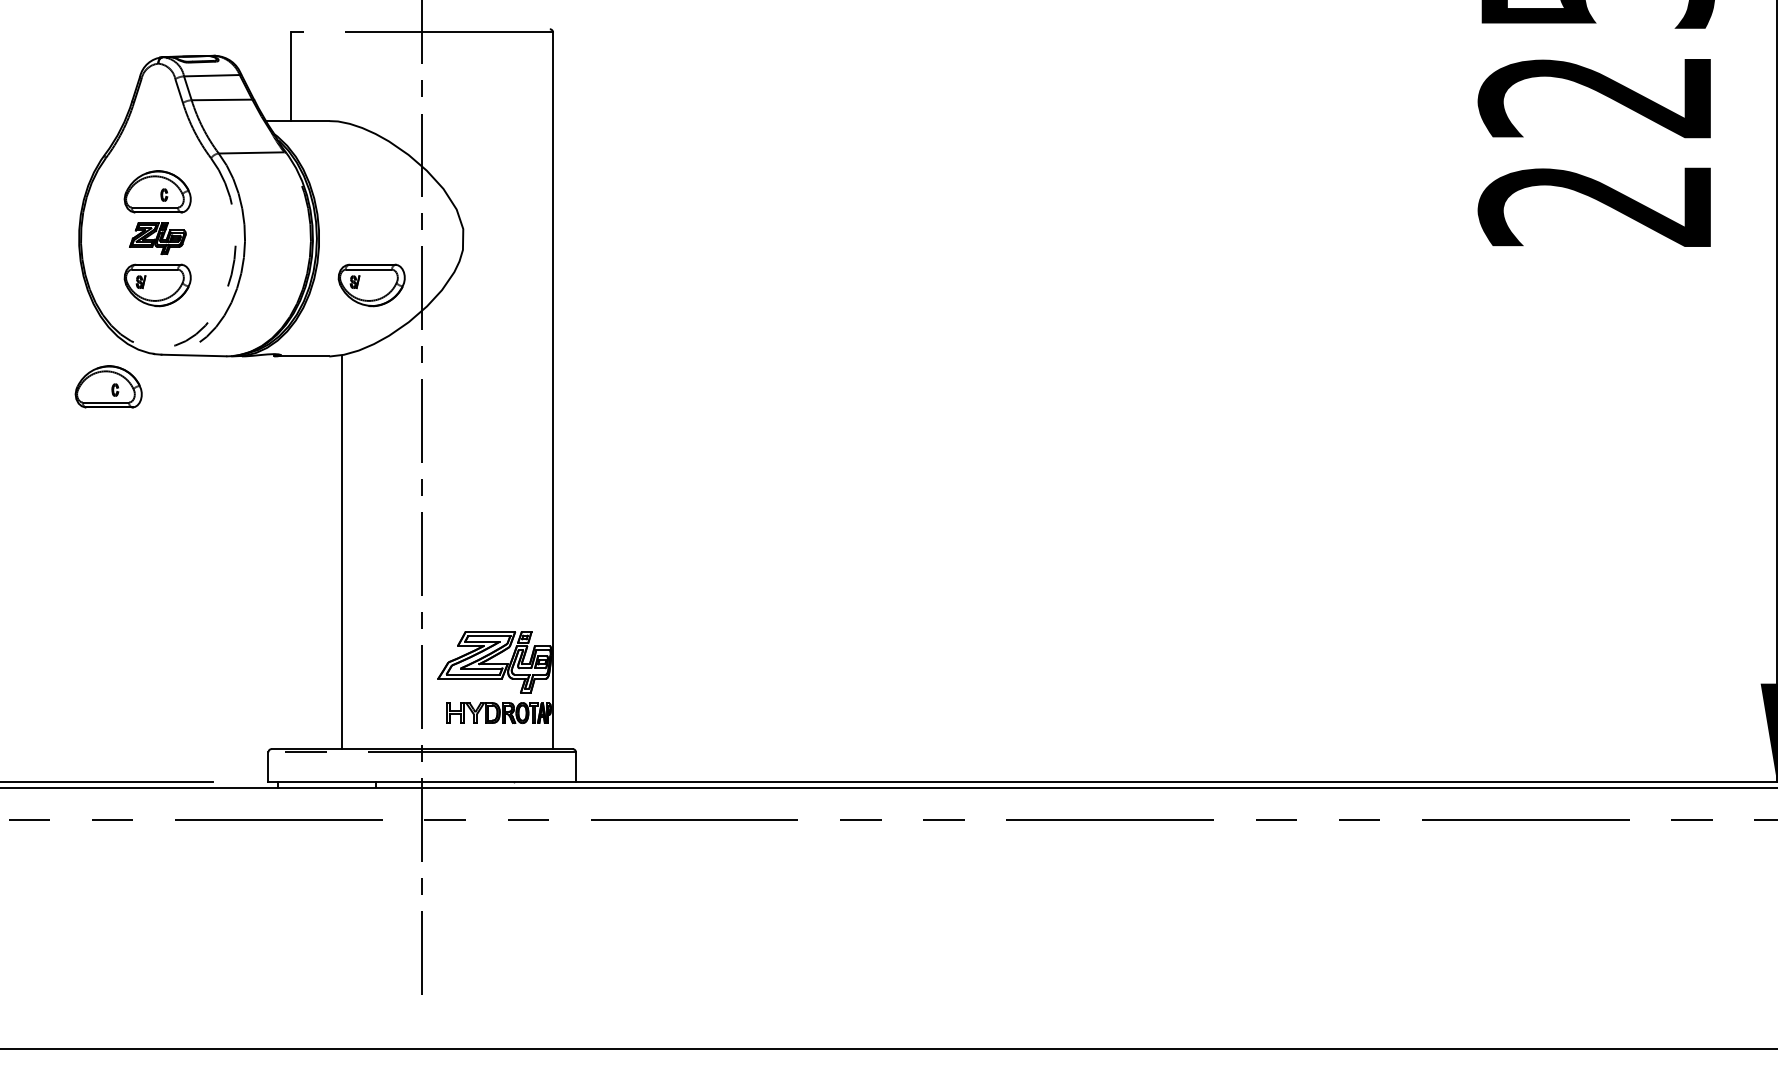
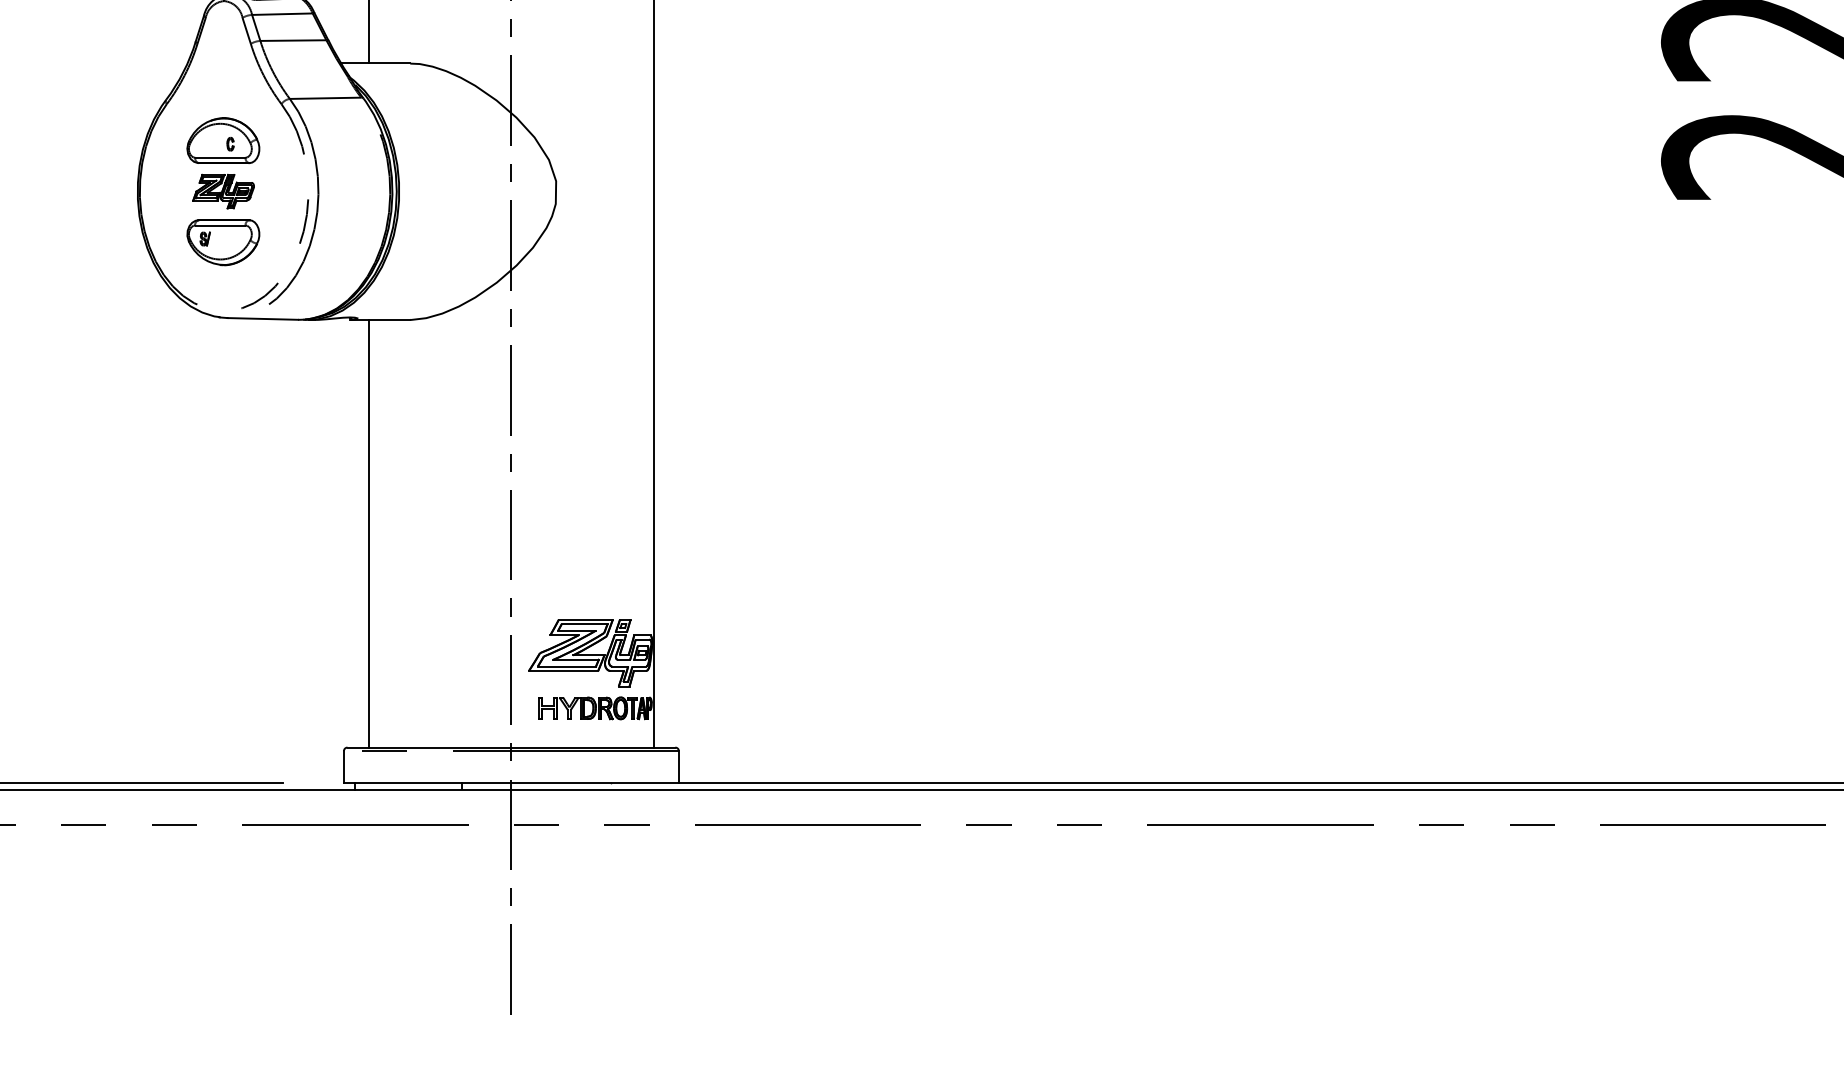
part: (371, 285) -> (456, 242), removed
part: (108, 386) -> (169, 352), removed
line: (342, 552) -> (369, 533), moved

